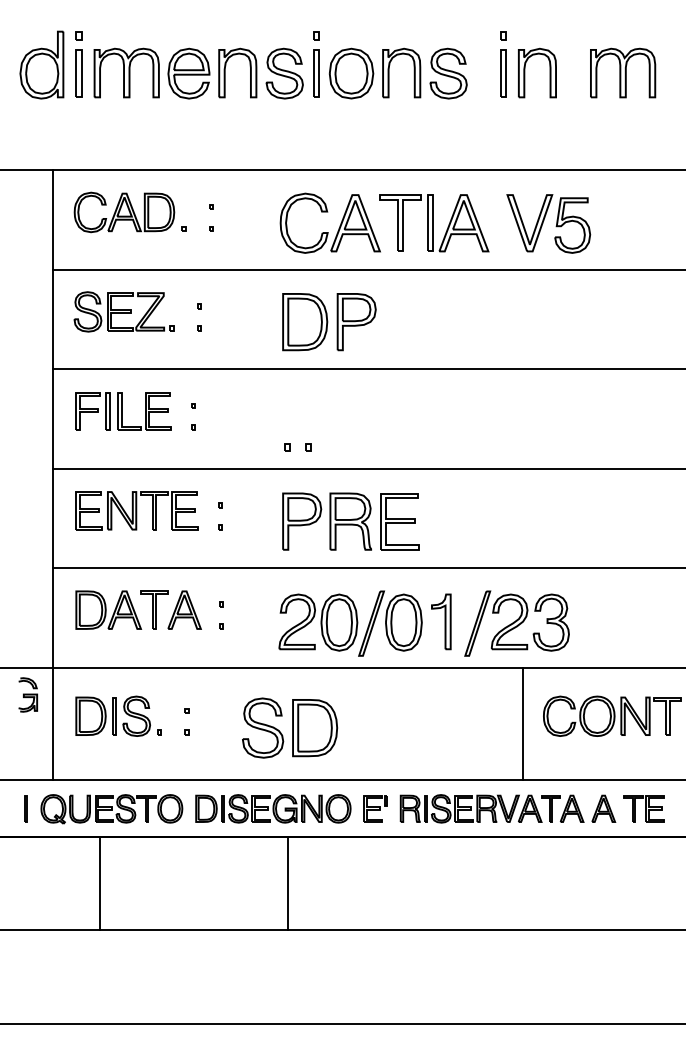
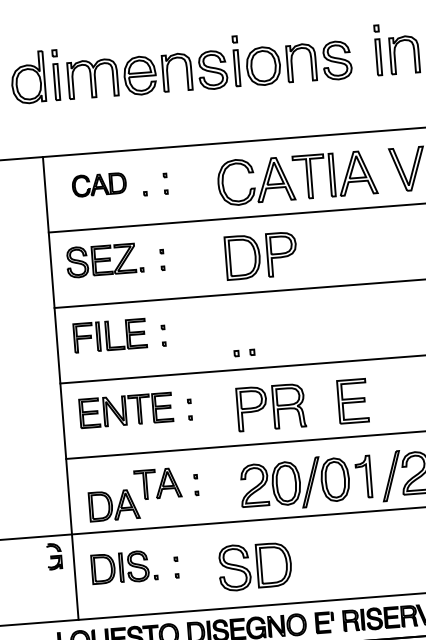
part: (124, 212) -> (99, 184), size x0.7
part: (399, 521) -> (352, 401), moved
part: (108, 609) -> (114, 505), moved

